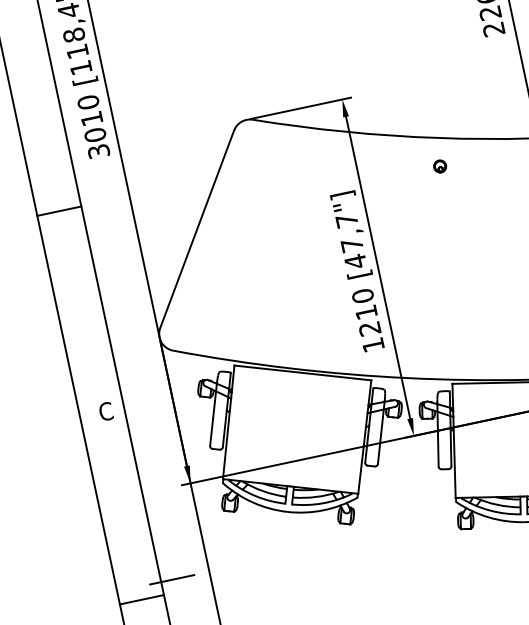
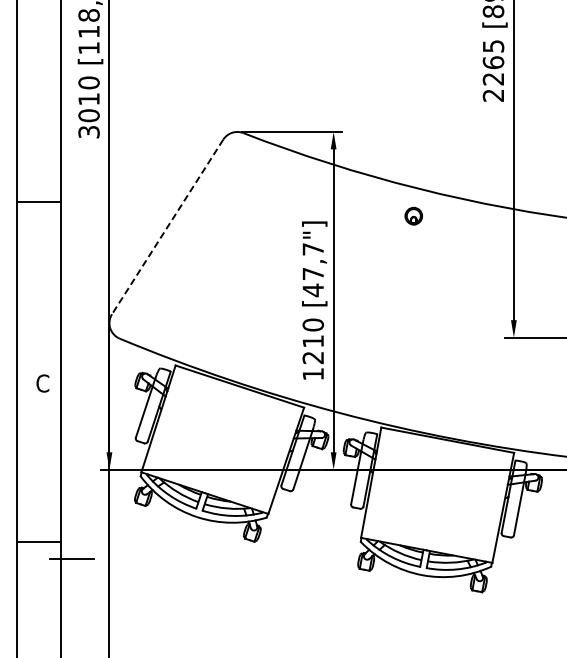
part: (439, 166) -> (413, 216), size x1.4
line: (58, 211) -> (38, 202), moved
line: (197, 229) -> (167, 227), solid -> dashed
line: (141, 599) -> (38, 541), moved

